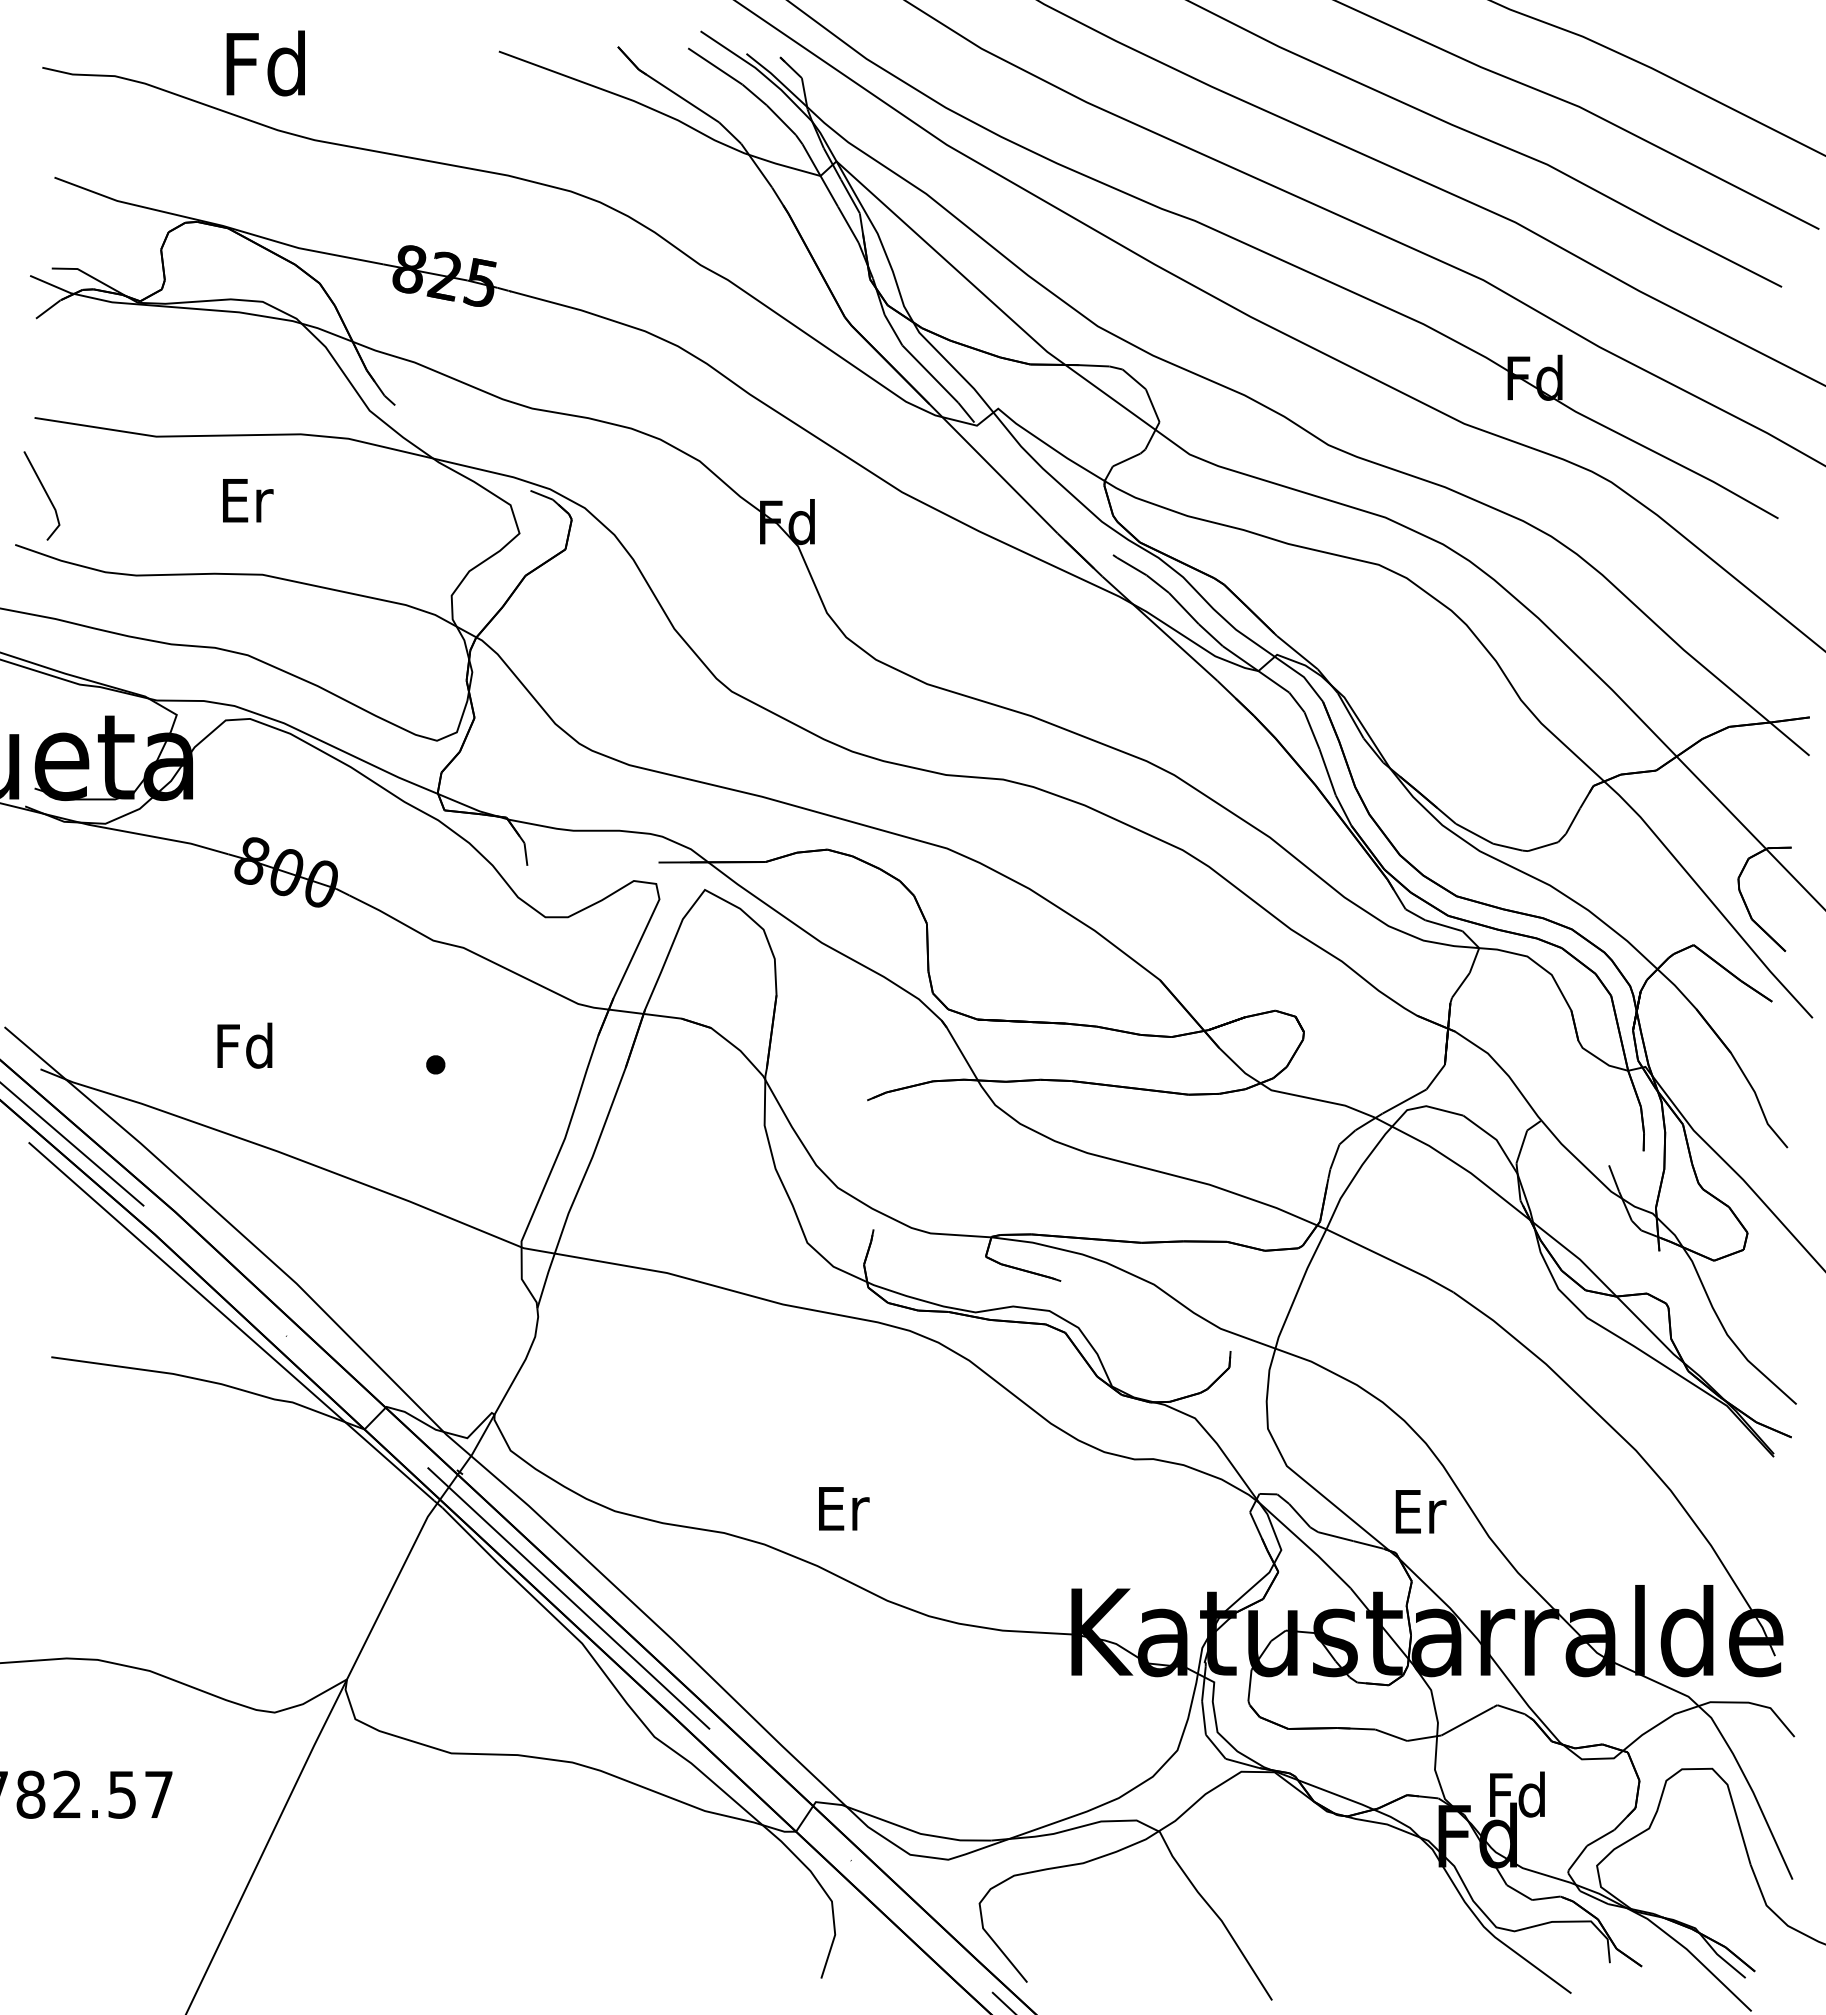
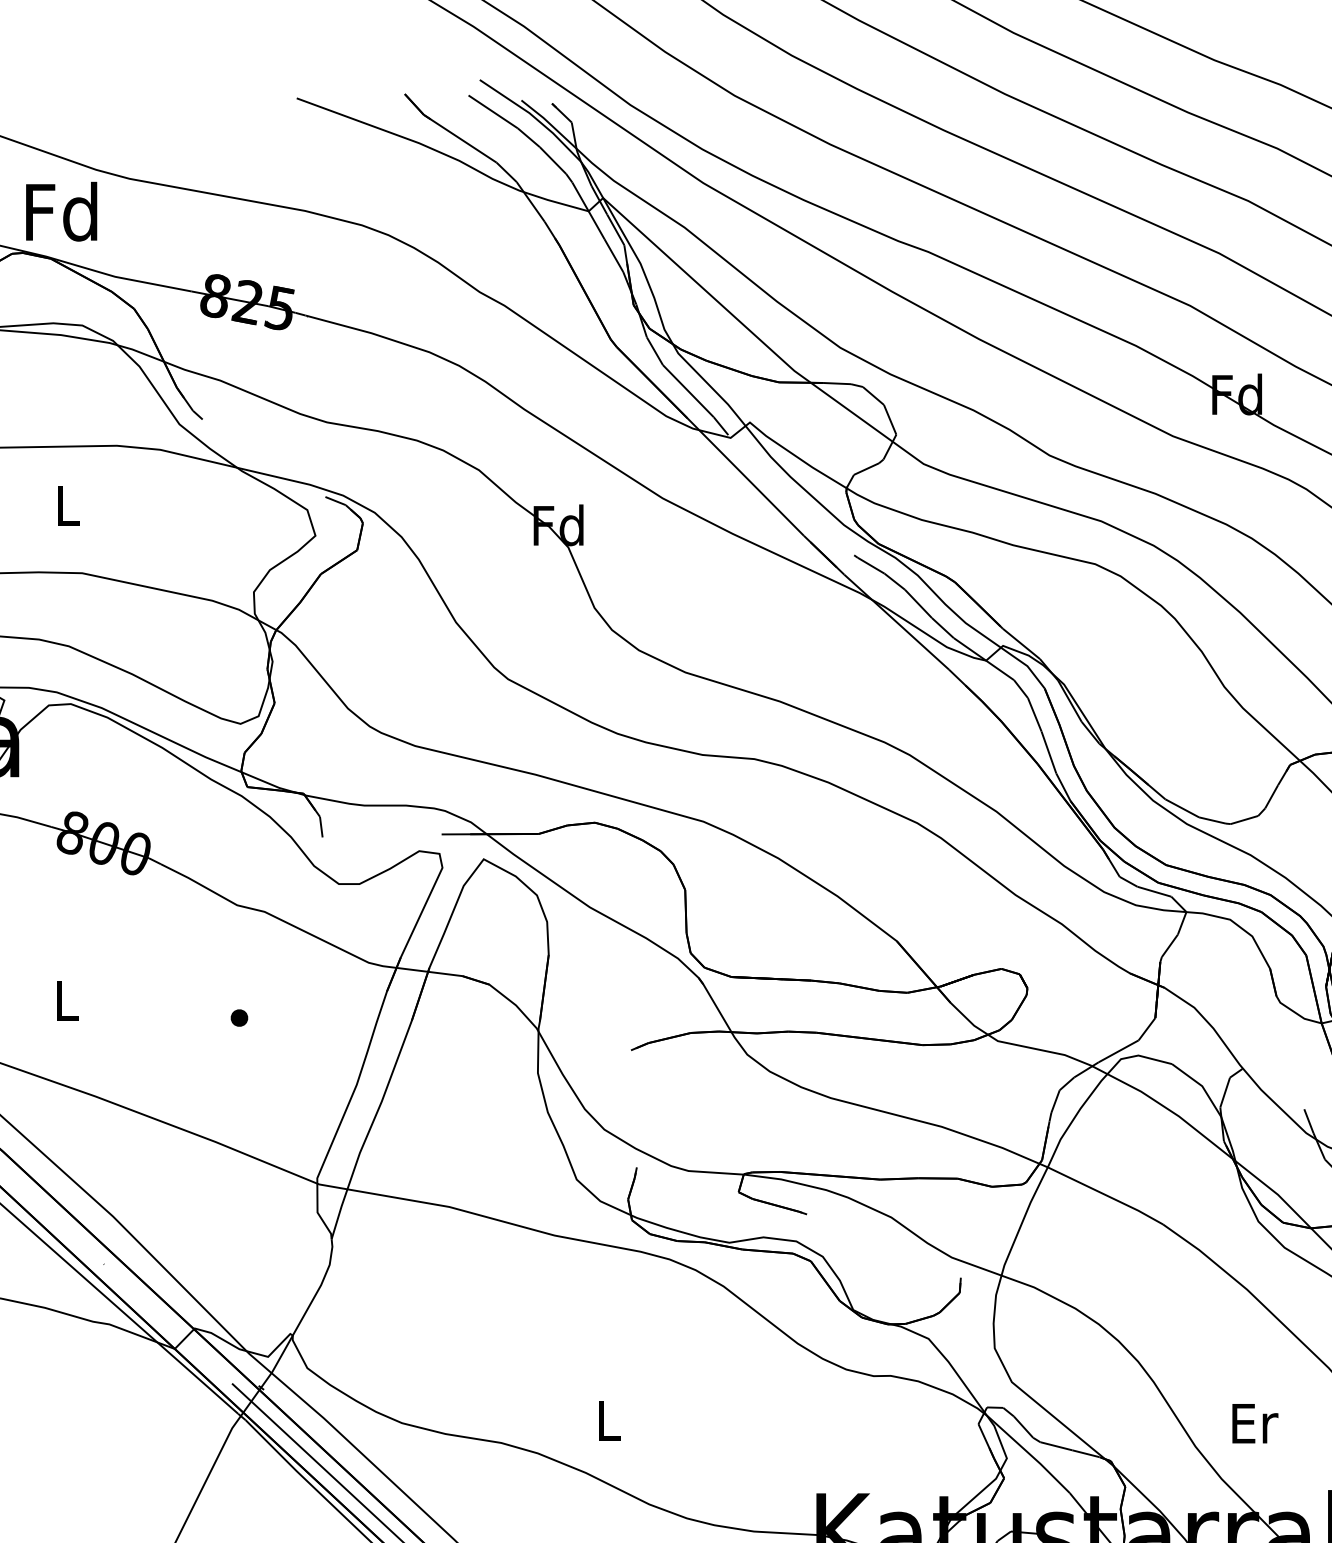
text: (265, 63) -> (61, 211), moved
text: (248, 500) -> (69, 505), Er -> L
text: (244, 1045) -> (65, 1000), Fd -> L
text: (844, 1508) -> (610, 1420), Er -> L
text: (1420, 1511) -> (1254, 1423), moved

